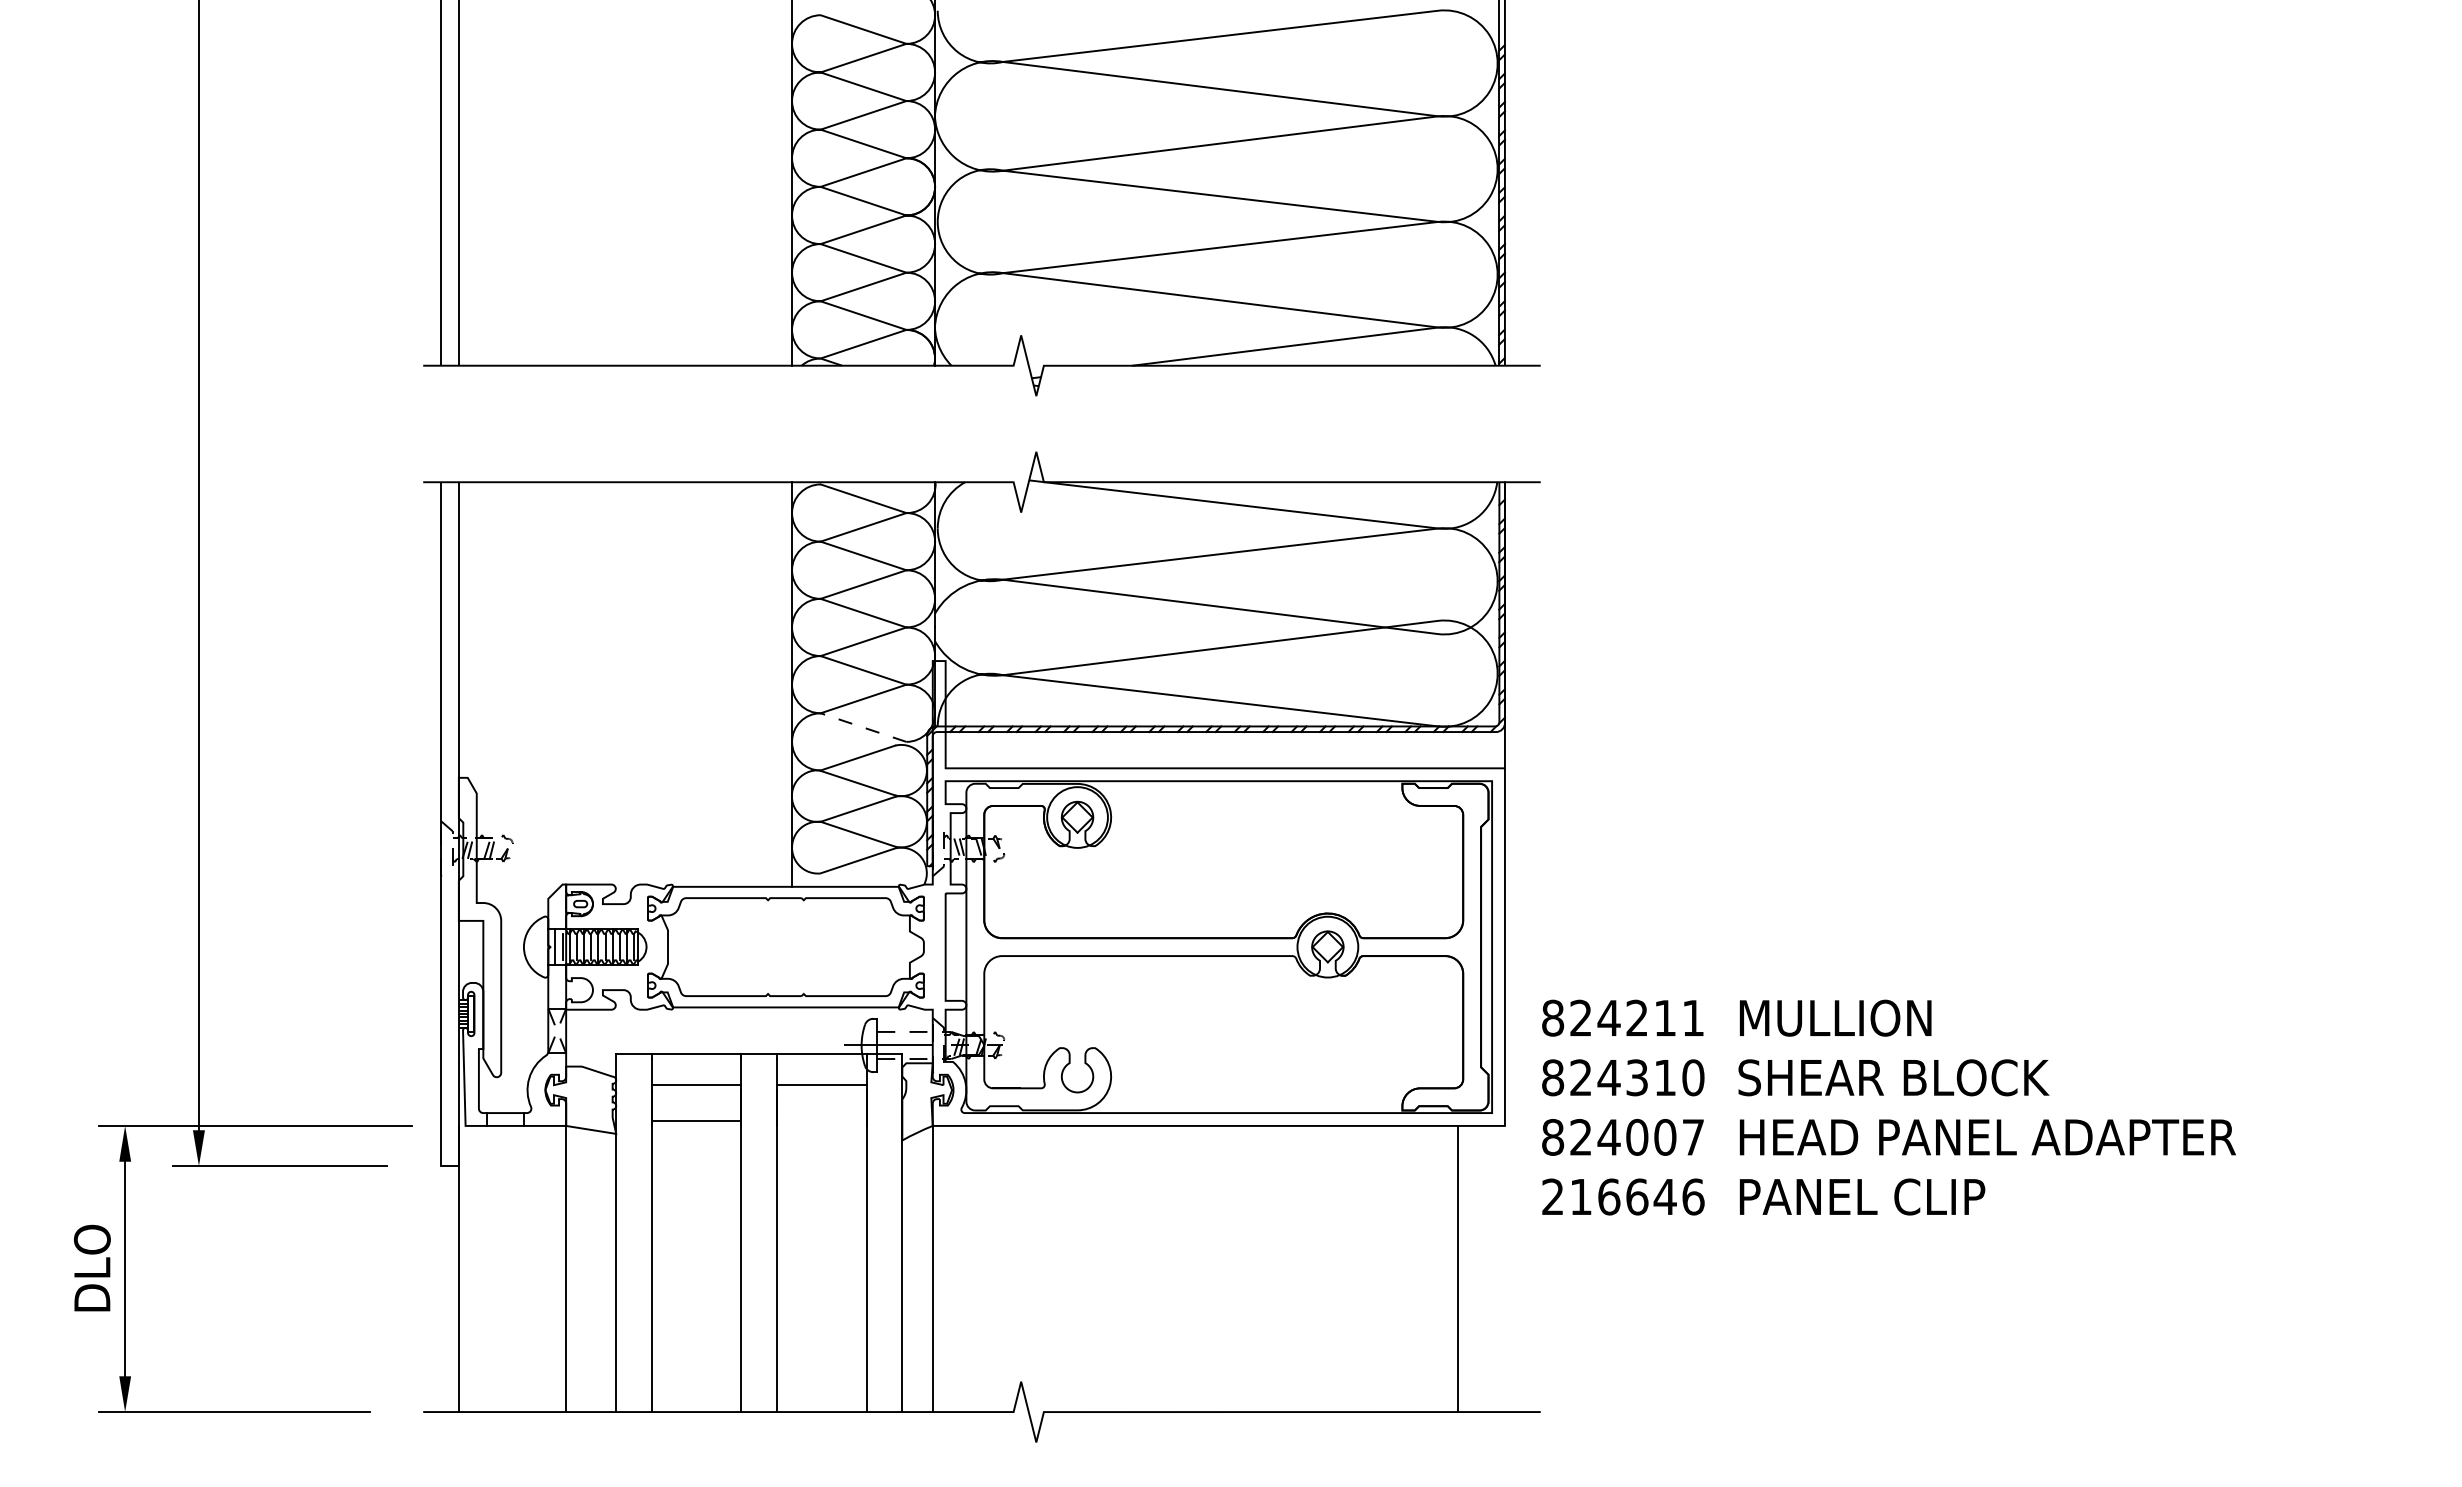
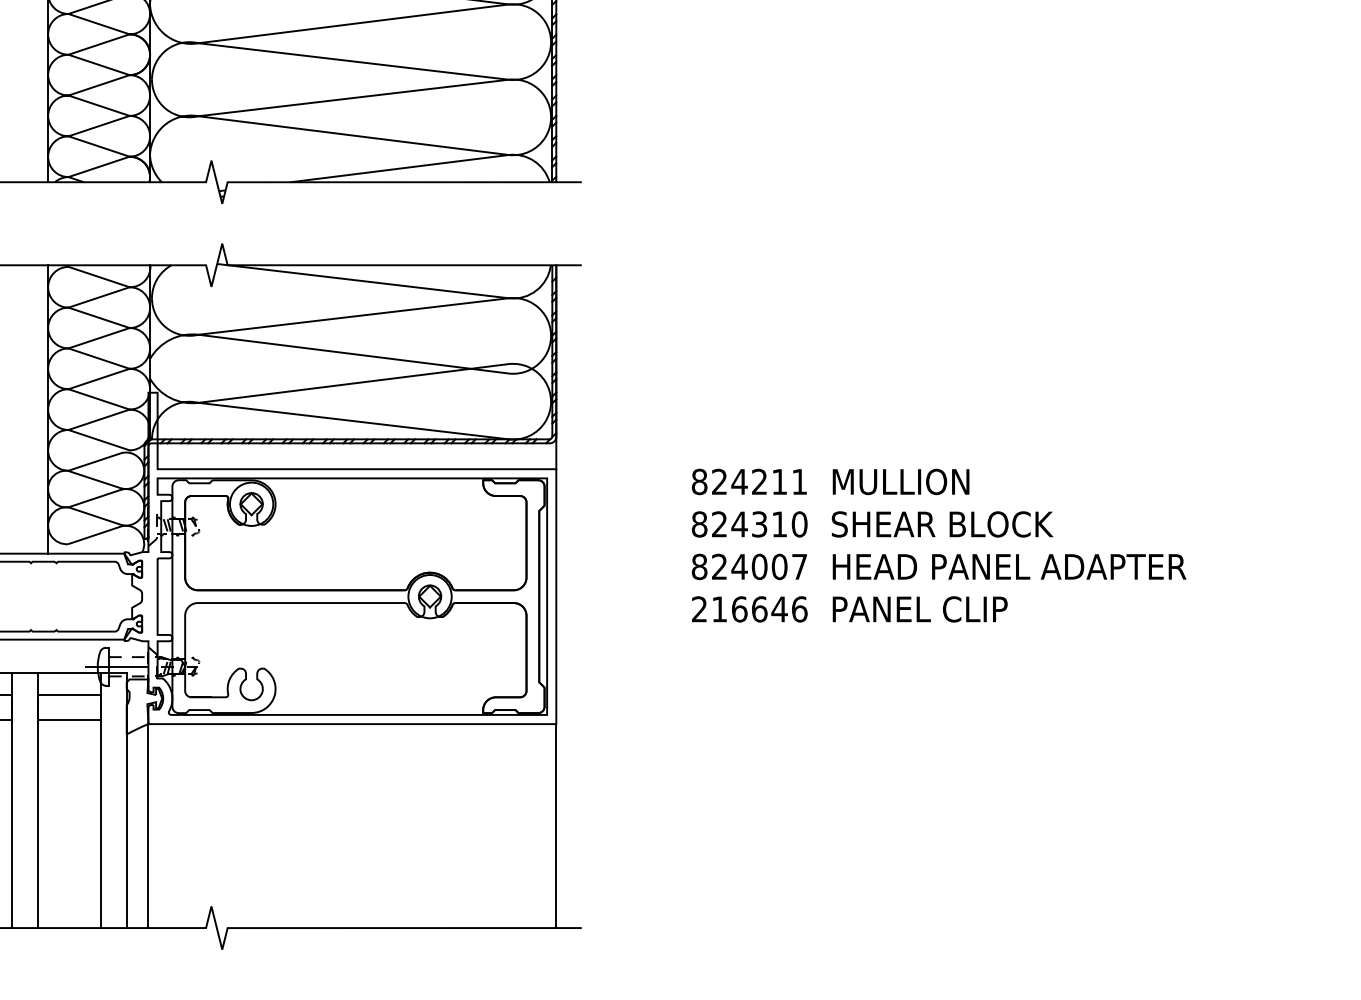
line: (863, 727) -> (99, 440), dashed -> solid
text: (1888, 1107) -> (938, 545), moved
line: (821, 1120) -> (69, 720), added
line: (1457, 1268) -> (555, 825), moved

